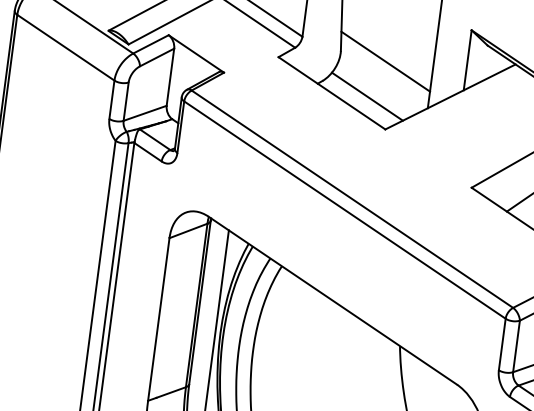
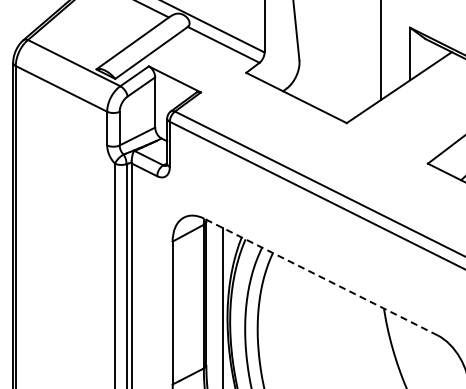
line: (385, 61) -> (339, 64), removed
line: (367, 96) -> (327, 96), removed
line: (333, 301) -> (321, 277), solid -> dashed

